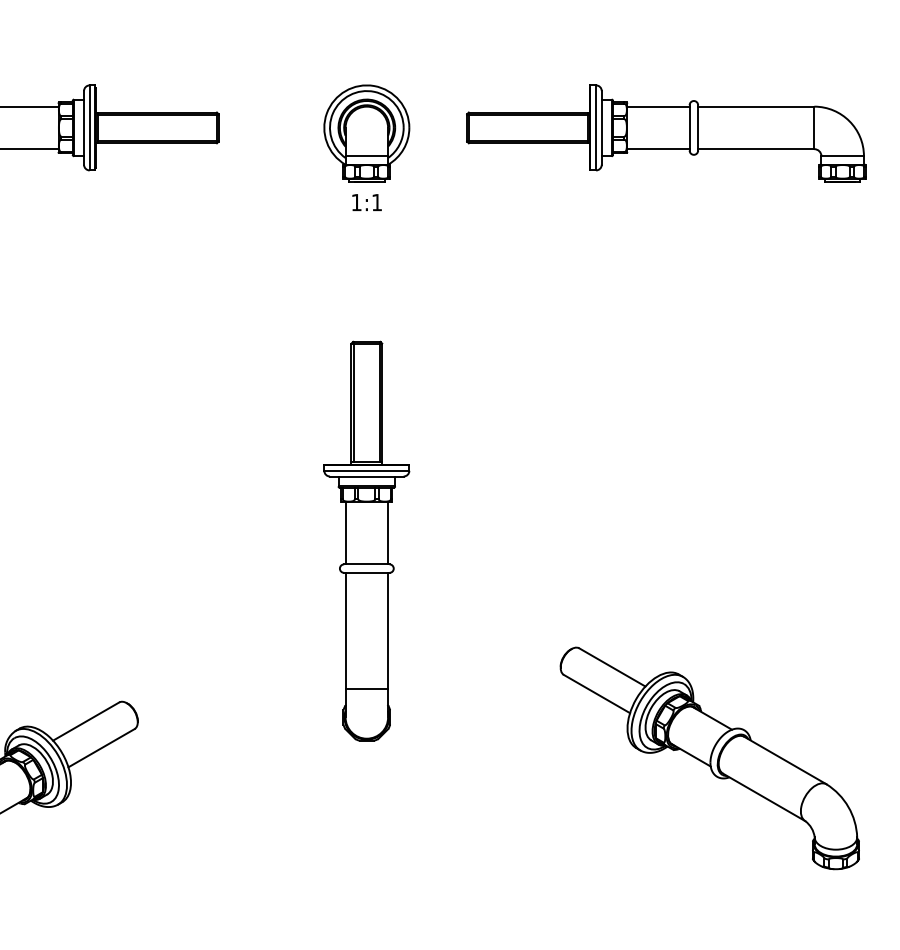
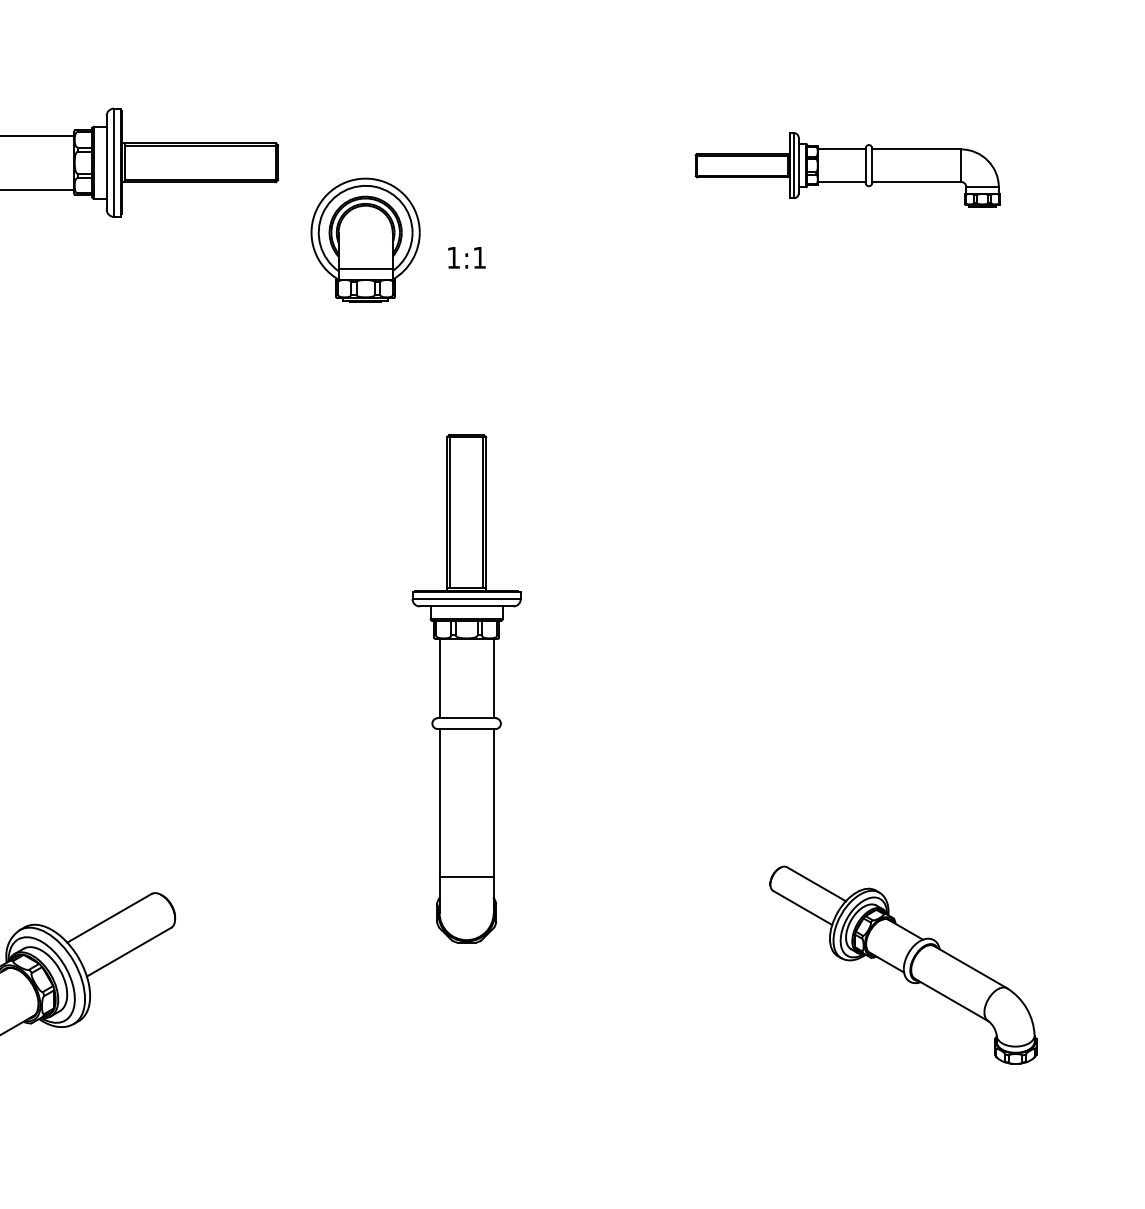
part: (366, 133) -> (365, 239), moved
part: (666, 133) -> (847, 169), size x0.6
part: (710, 758) -> (903, 965), size x0.7

